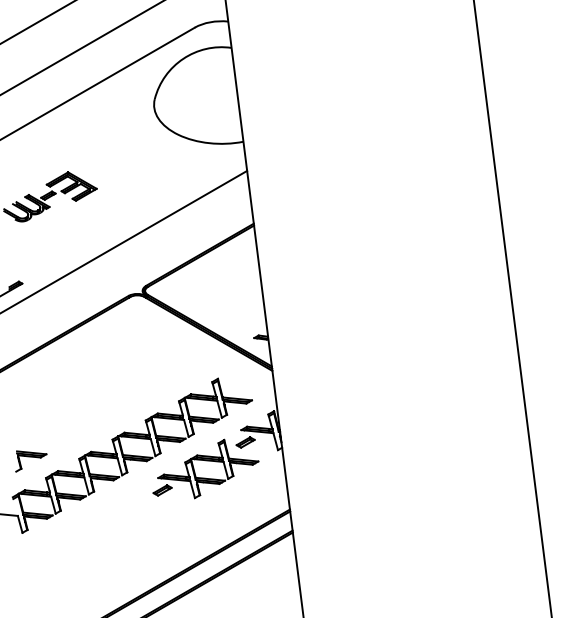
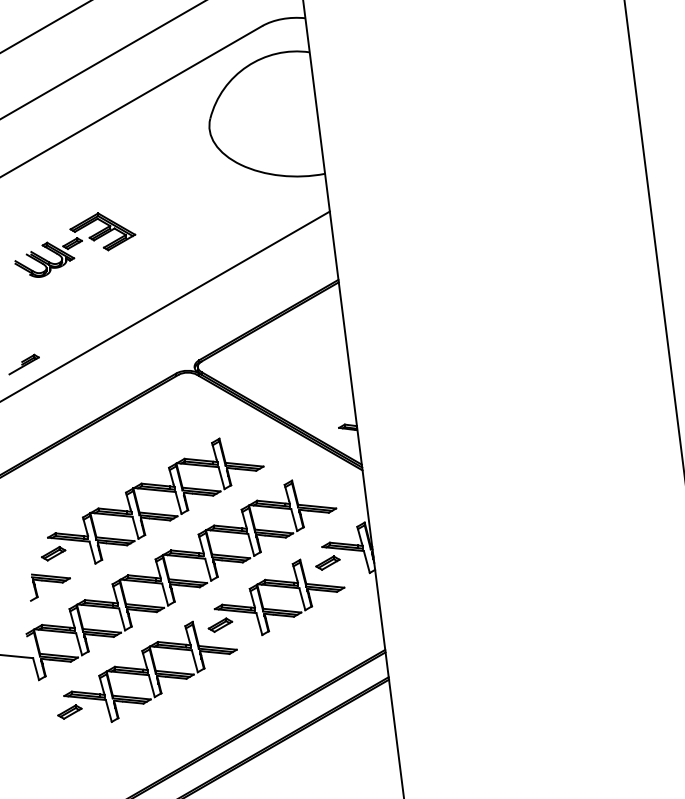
part: (109, 394) -> (151, 500), added
part: (106, 526) -> (147, 671), added

